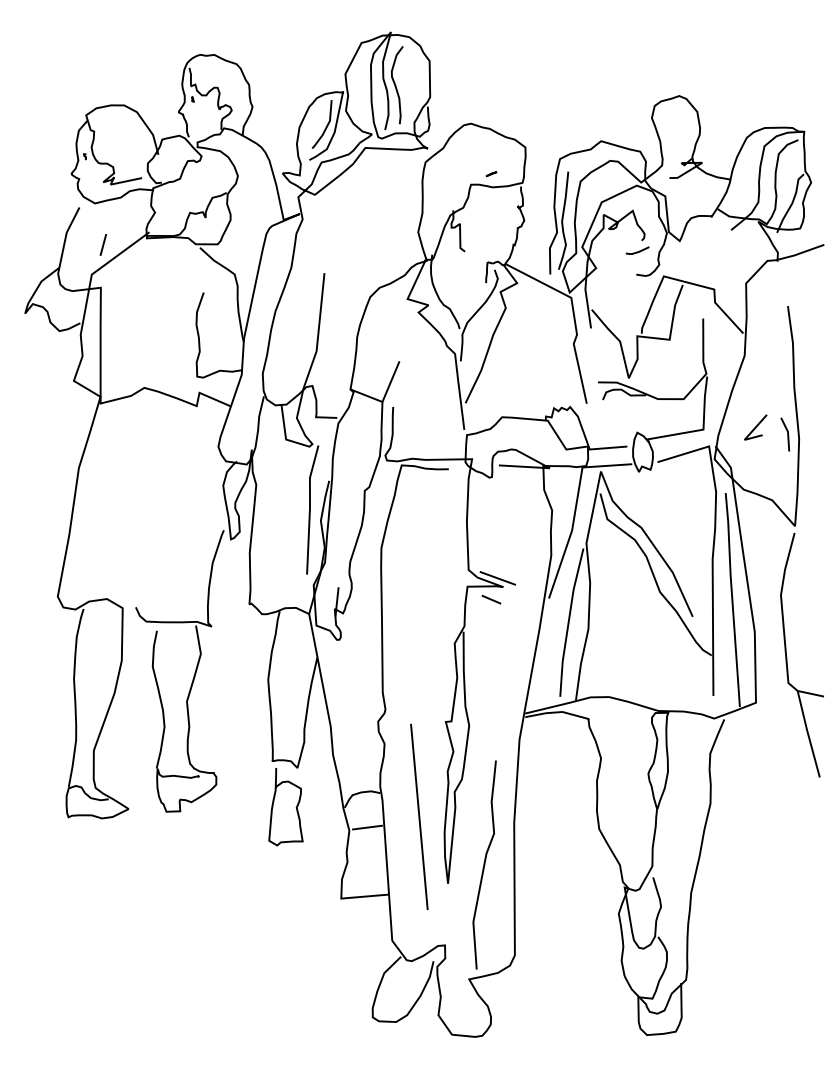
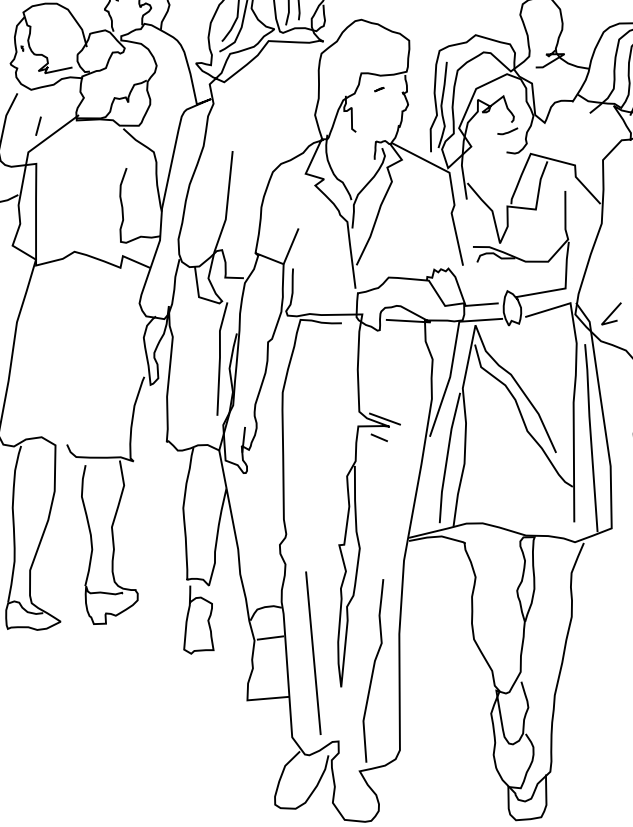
part: (491, 174) -> (379, 89), moved
line: (755, 427) -> (611, 313), moved
line: (419, 816) -> (313, 652), moved

